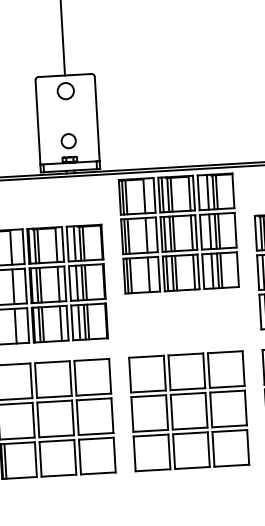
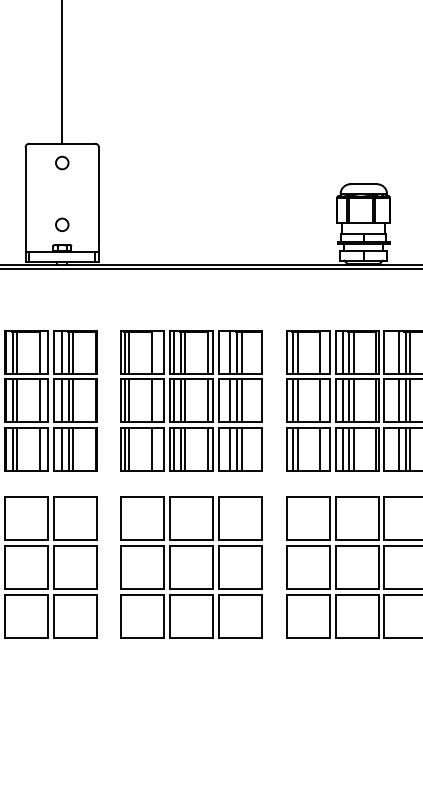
circle: (66, 90) -> (62, 162), size x0.62
circle: (68, 140) -> (62, 224), size x0.71
part: (178, 233) -> (191, 400), moved

